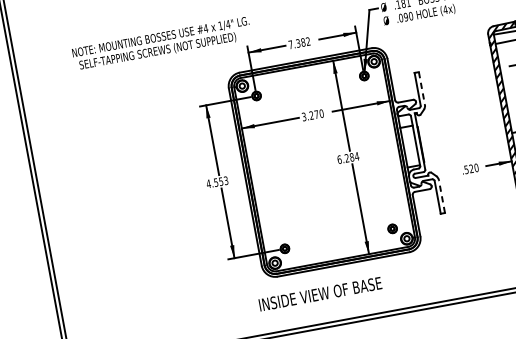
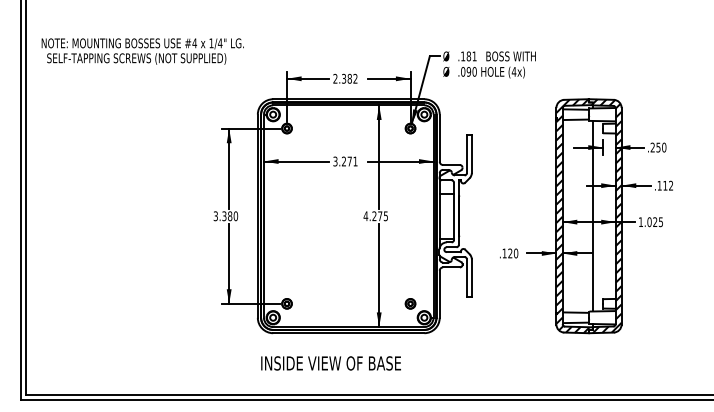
text: (161, 44) -> (142, 51), moved
text: (290, 44) -> (335, 78), 7.382 -> 2.382
line: (421, 88) -> (471, 154), dashed -> solid
text: (321, 113) -> (355, 161), 3.270 -> 3.271
text: (347, 158) -> (375, 216), 6.284 -> 4.275
text: (466, 169) -> (504, 253), .520 -> .120
text: (217, 182) -> (225, 216), 4.553 -> 3.380
line: (441, 196) -> (471, 278), dashed -> solid
text: (319, 294) -> (330, 363), moved

